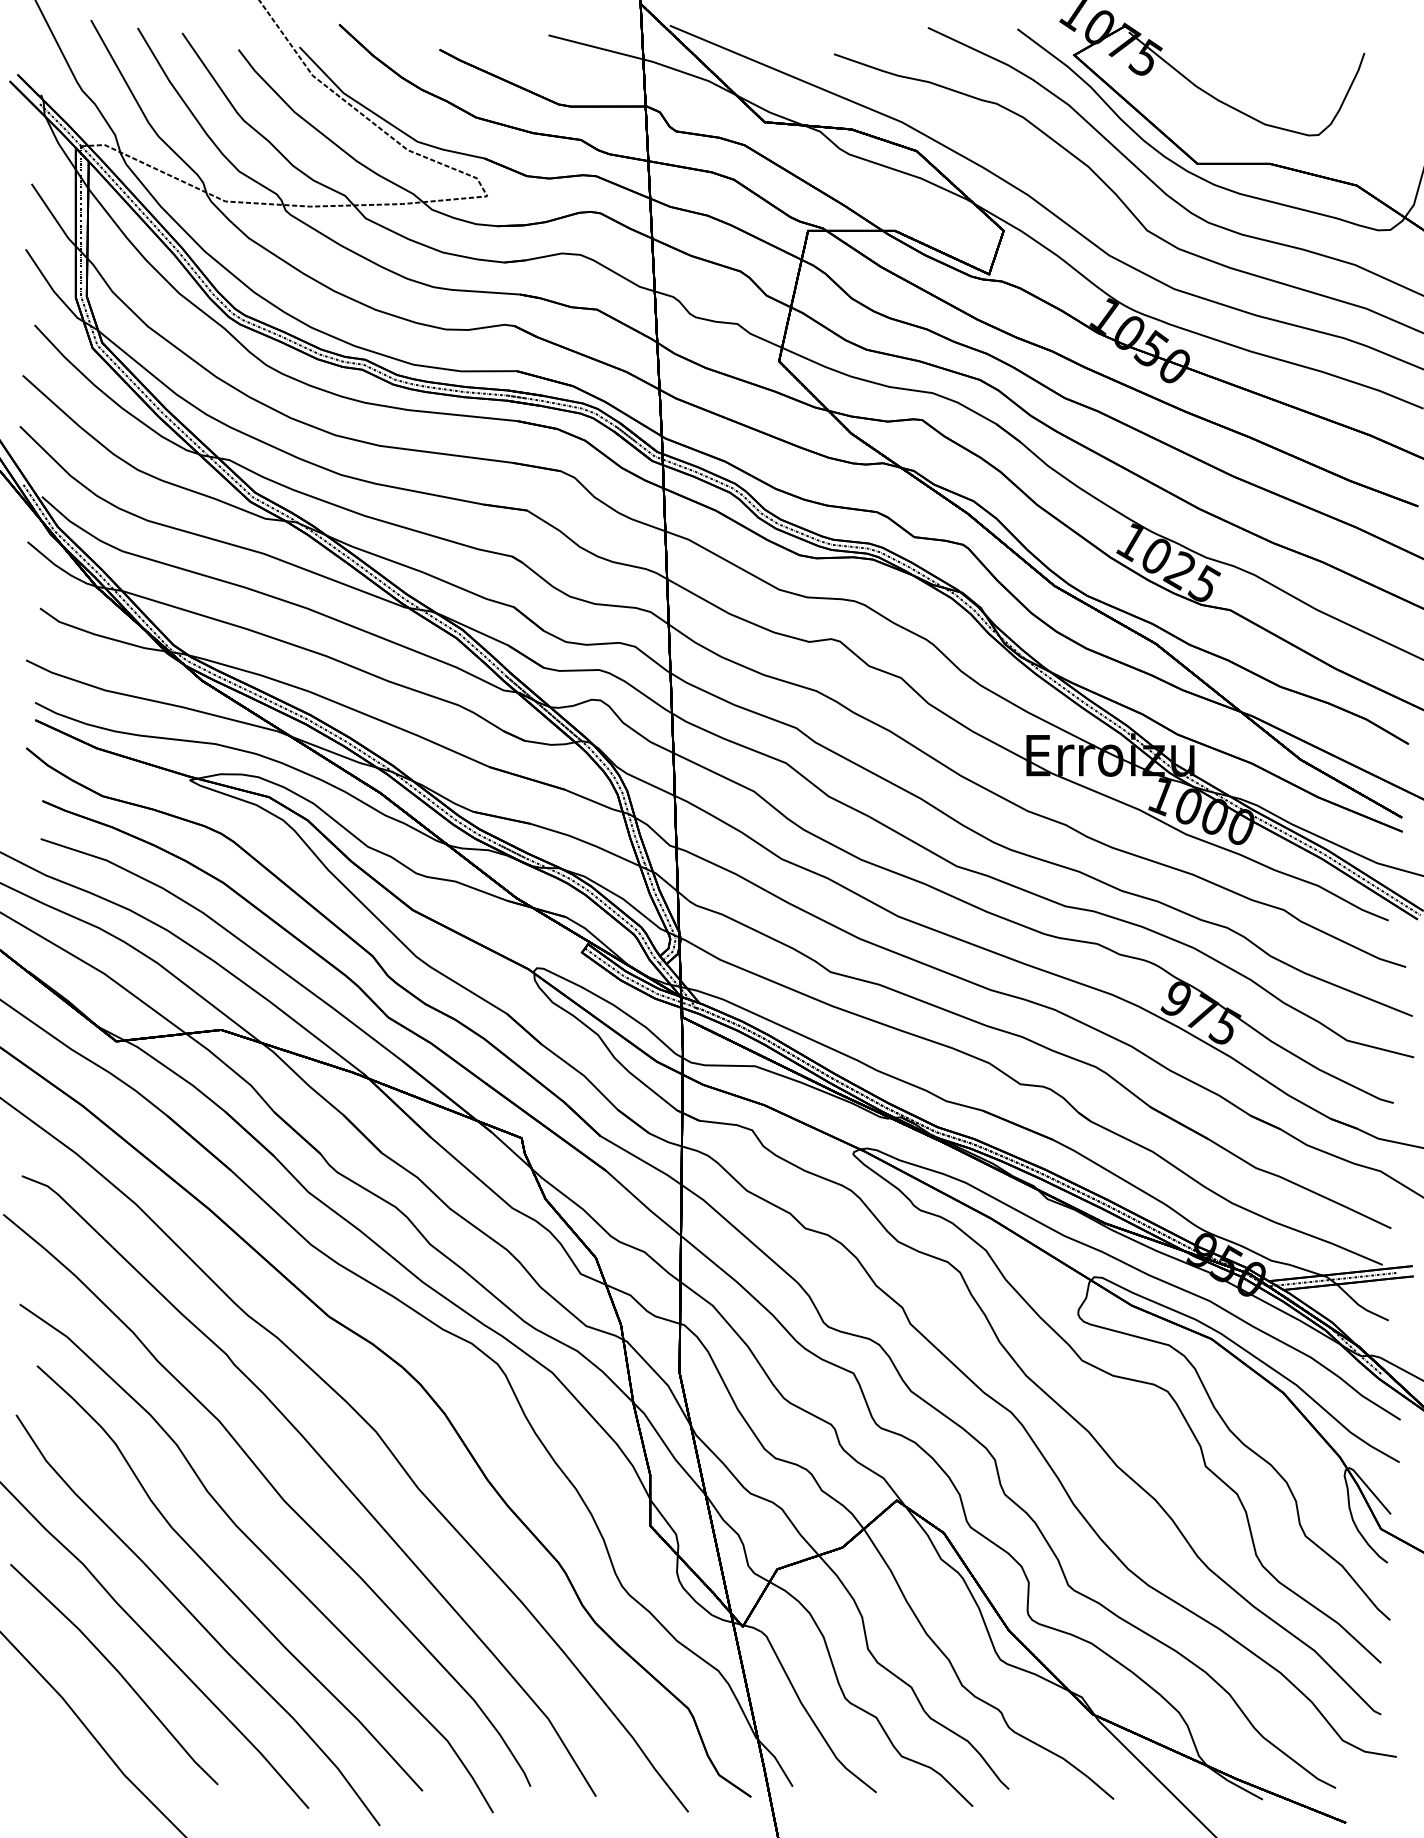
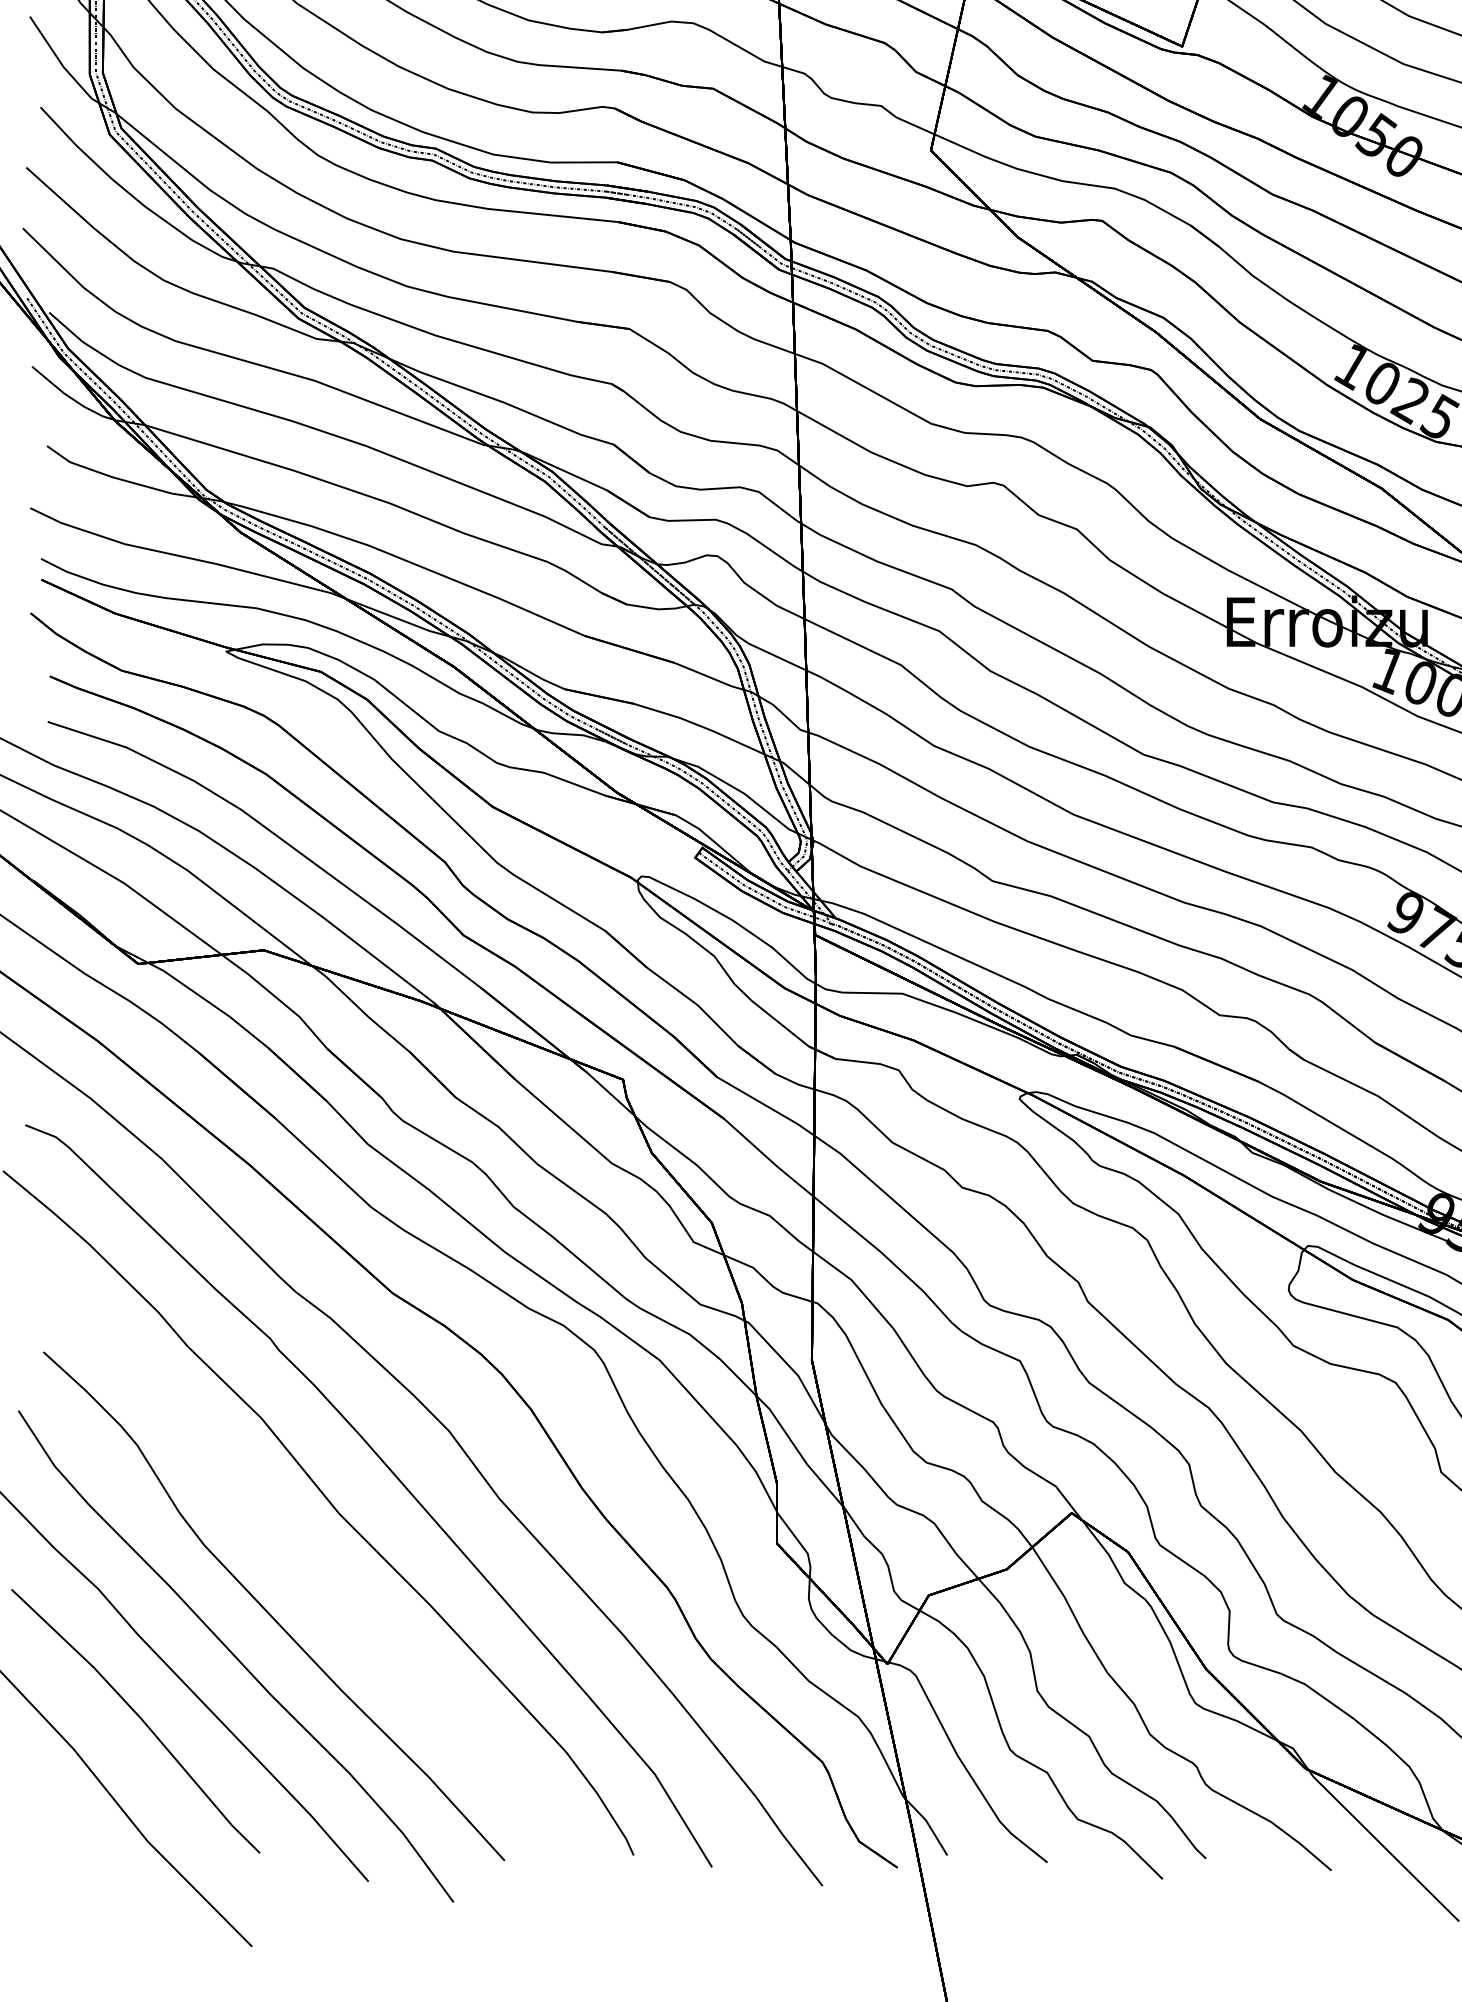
part: (261, 1552) -> (311, 1575), removed

